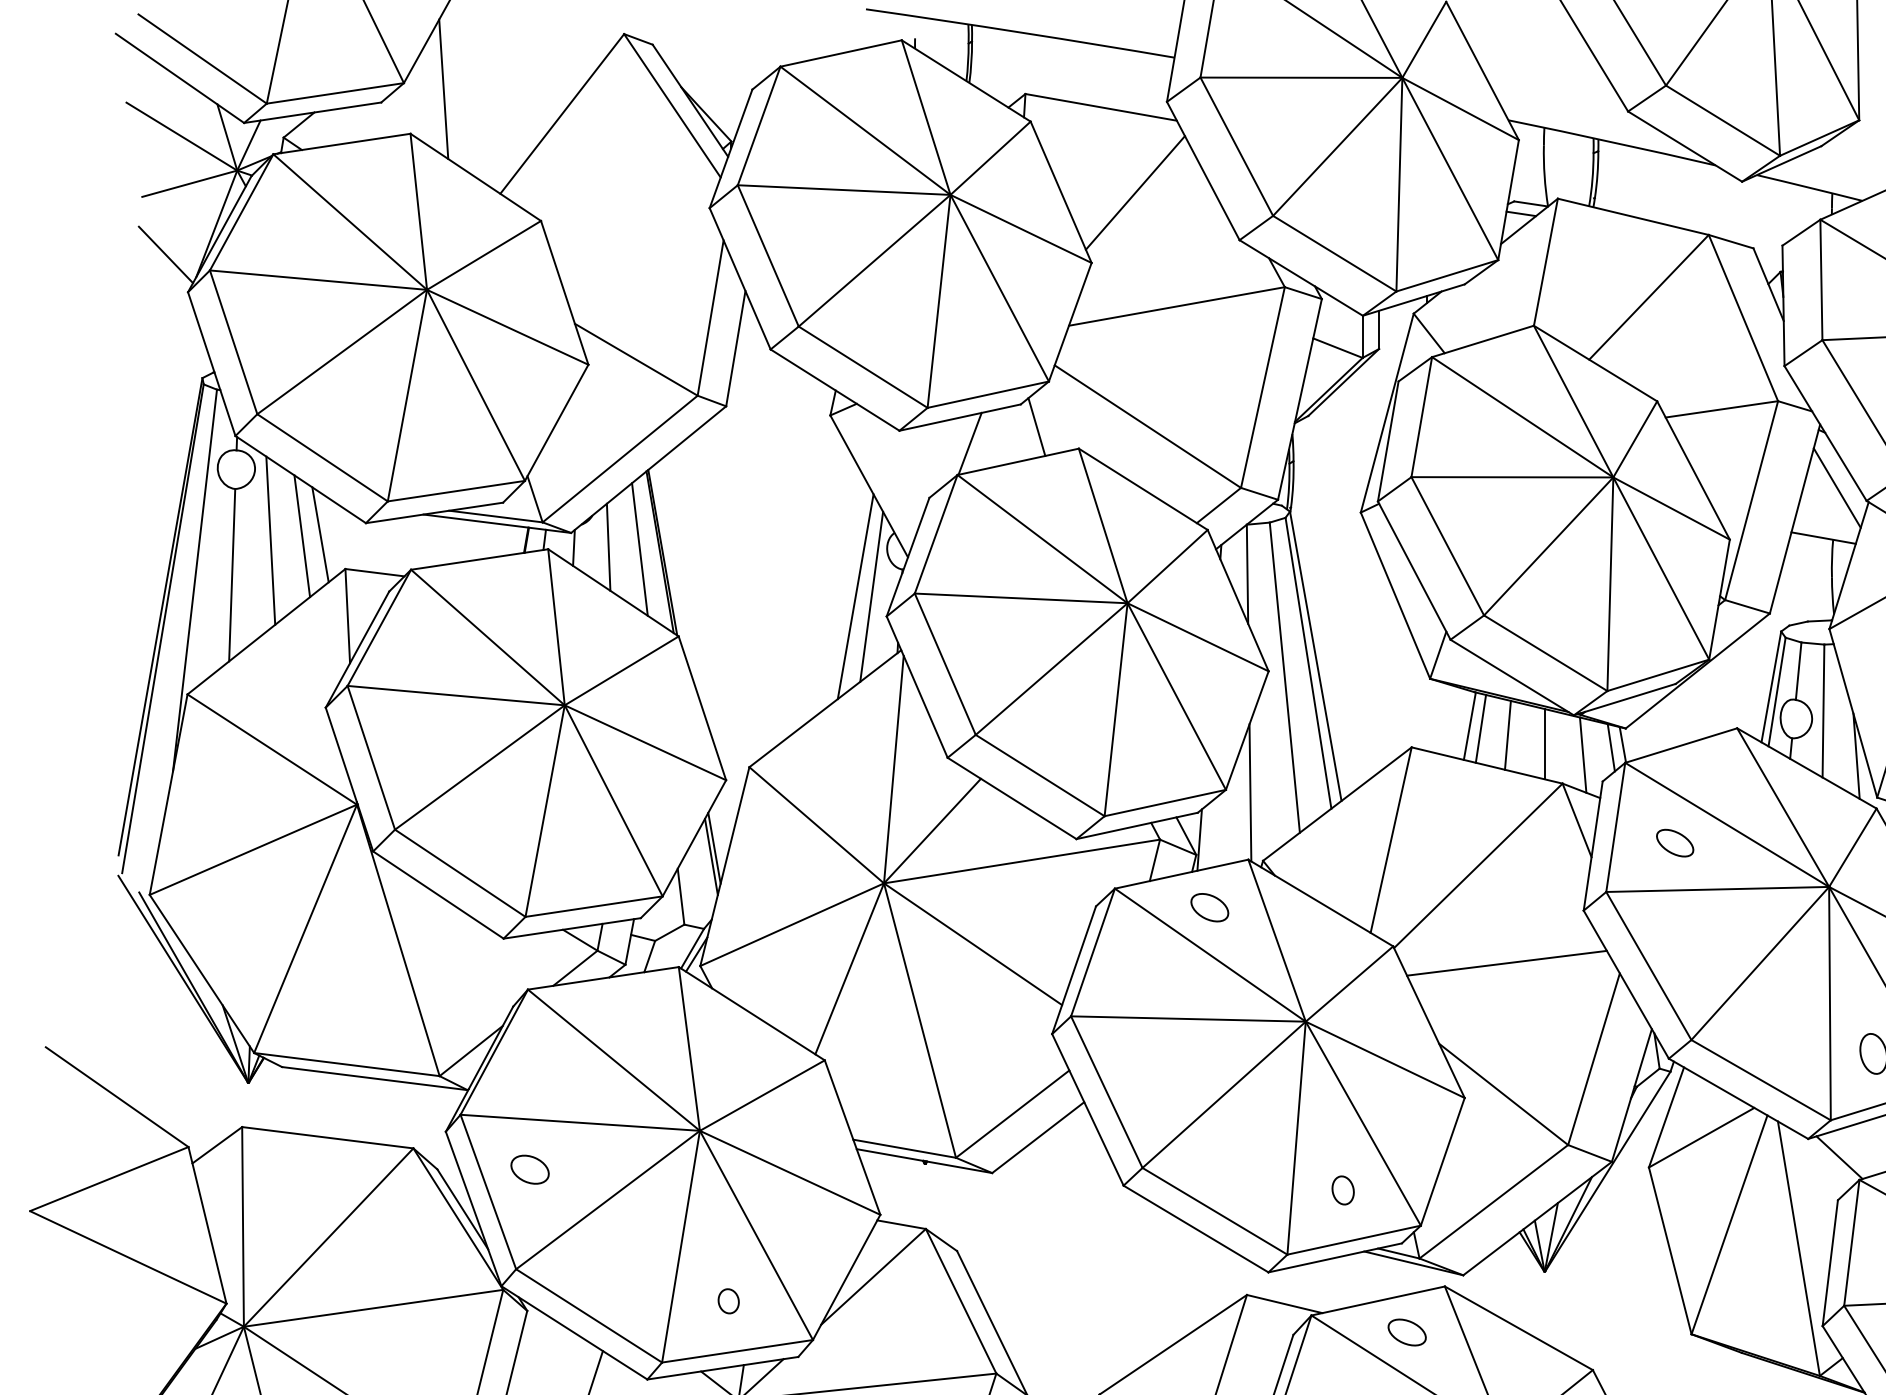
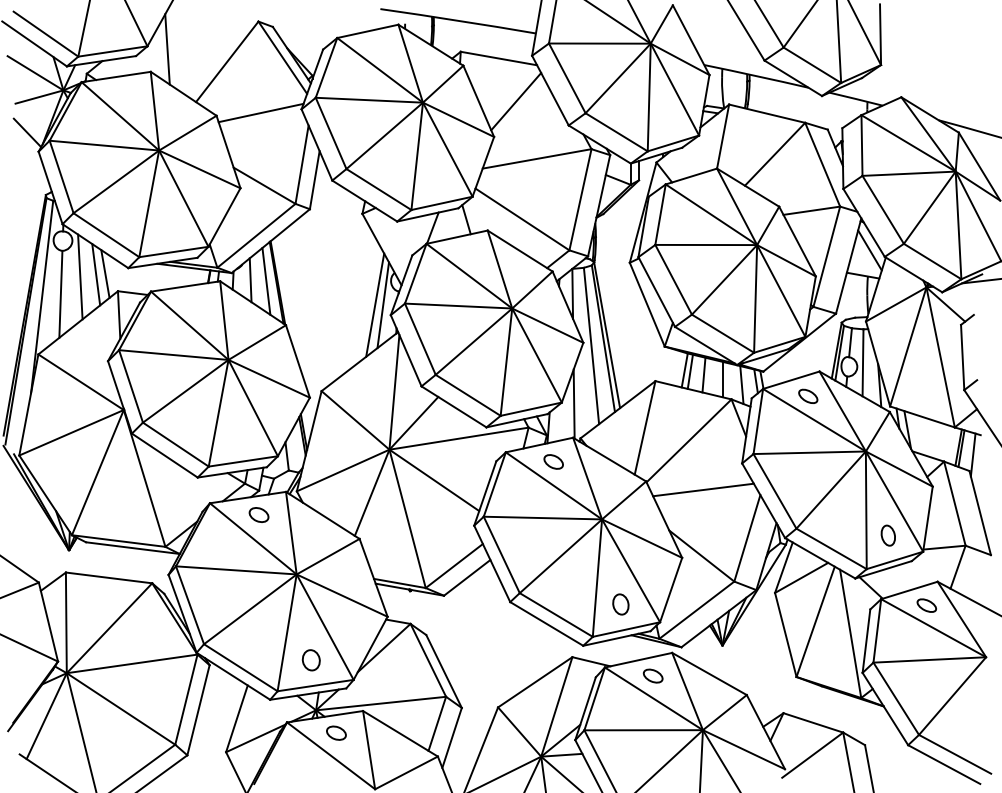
line: (628, 214) -> (260, 112), added
part: (1675, 841) -> (808, 395), moved
part: (528, 1168) -> (258, 514), moved
part: (1342, 1190) -> (620, 604), size x1.43
part: (727, 1301) -> (310, 660), size x1.67

